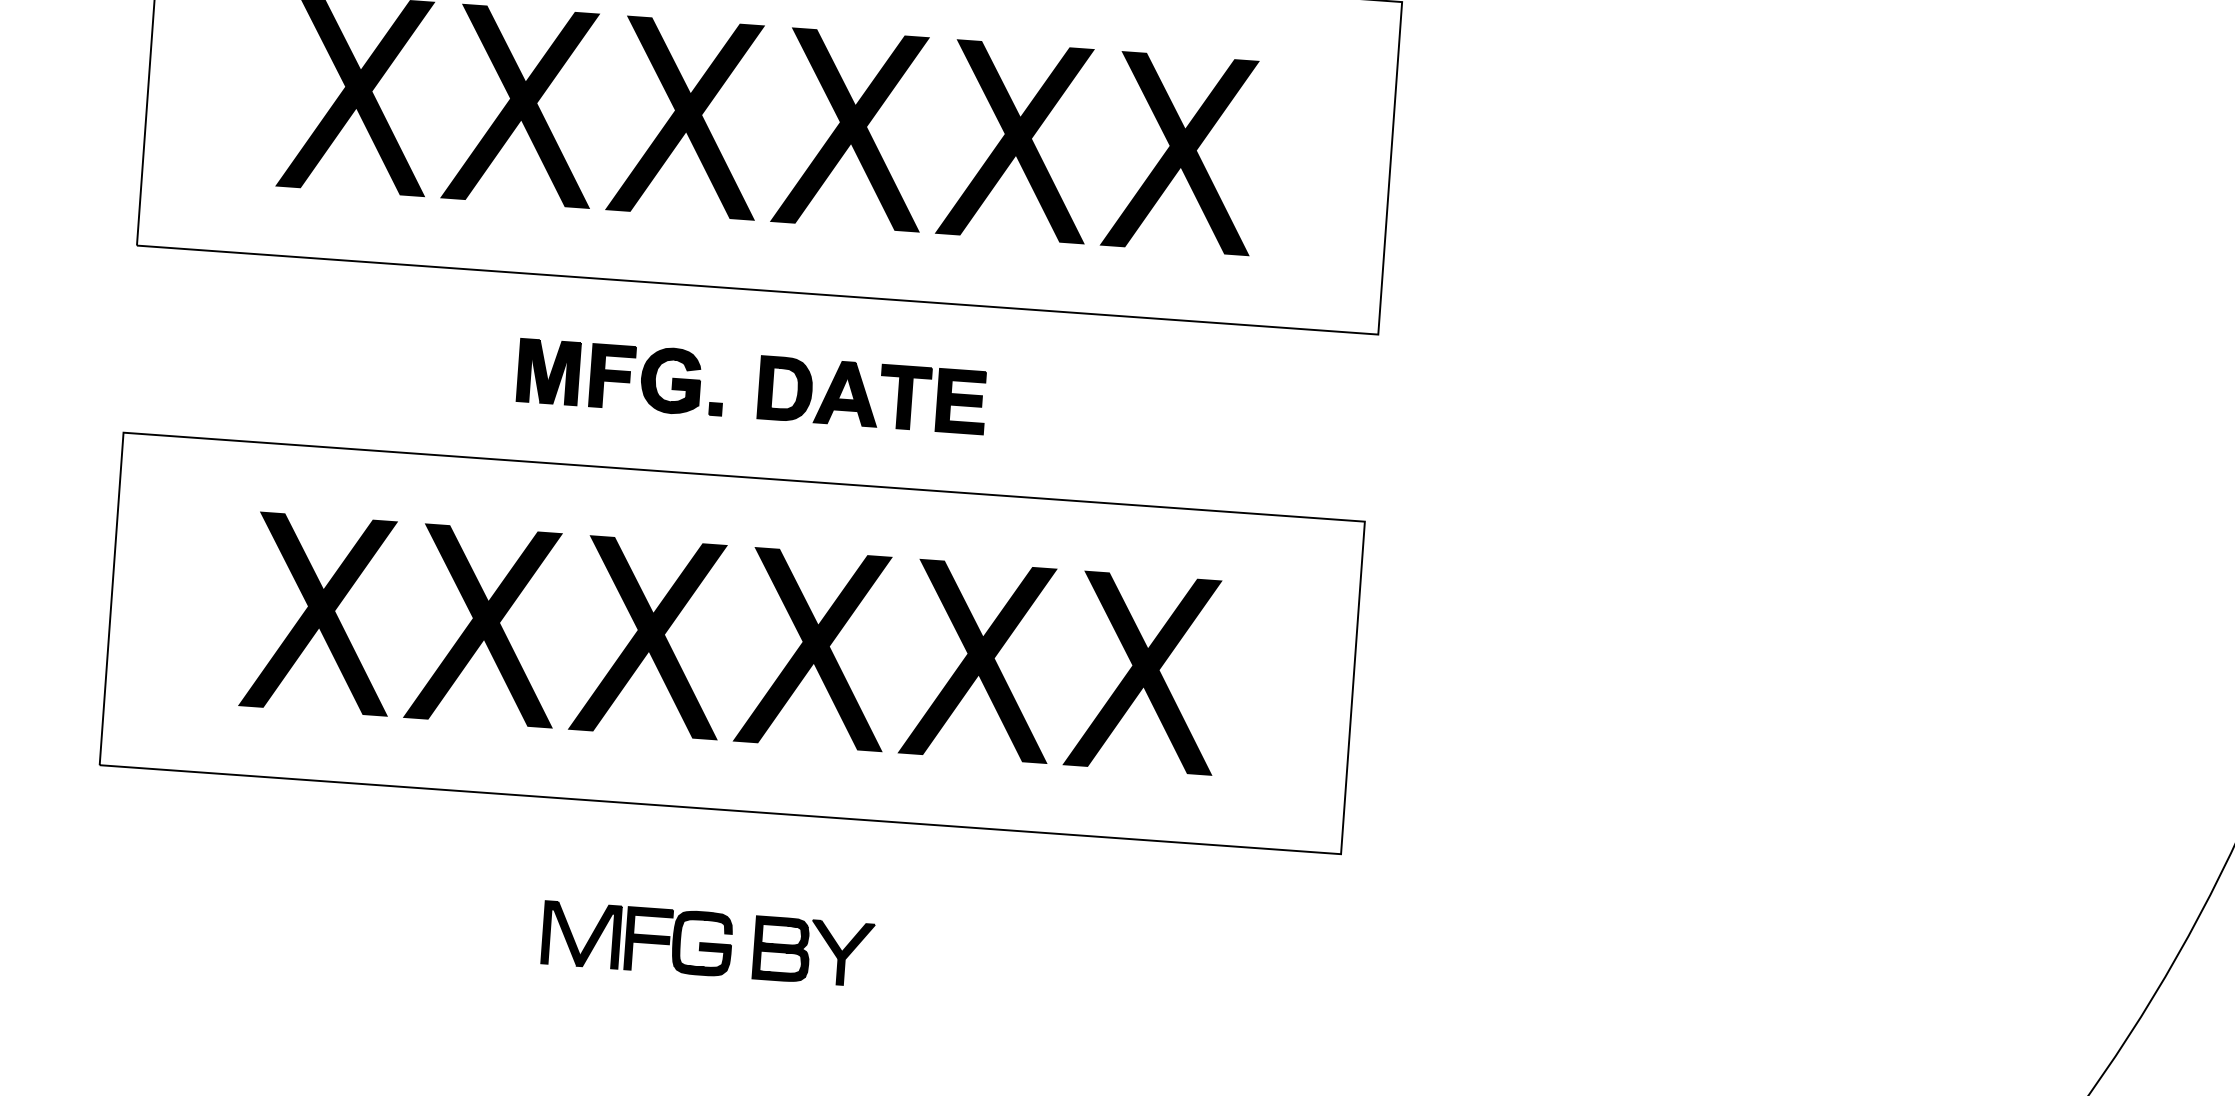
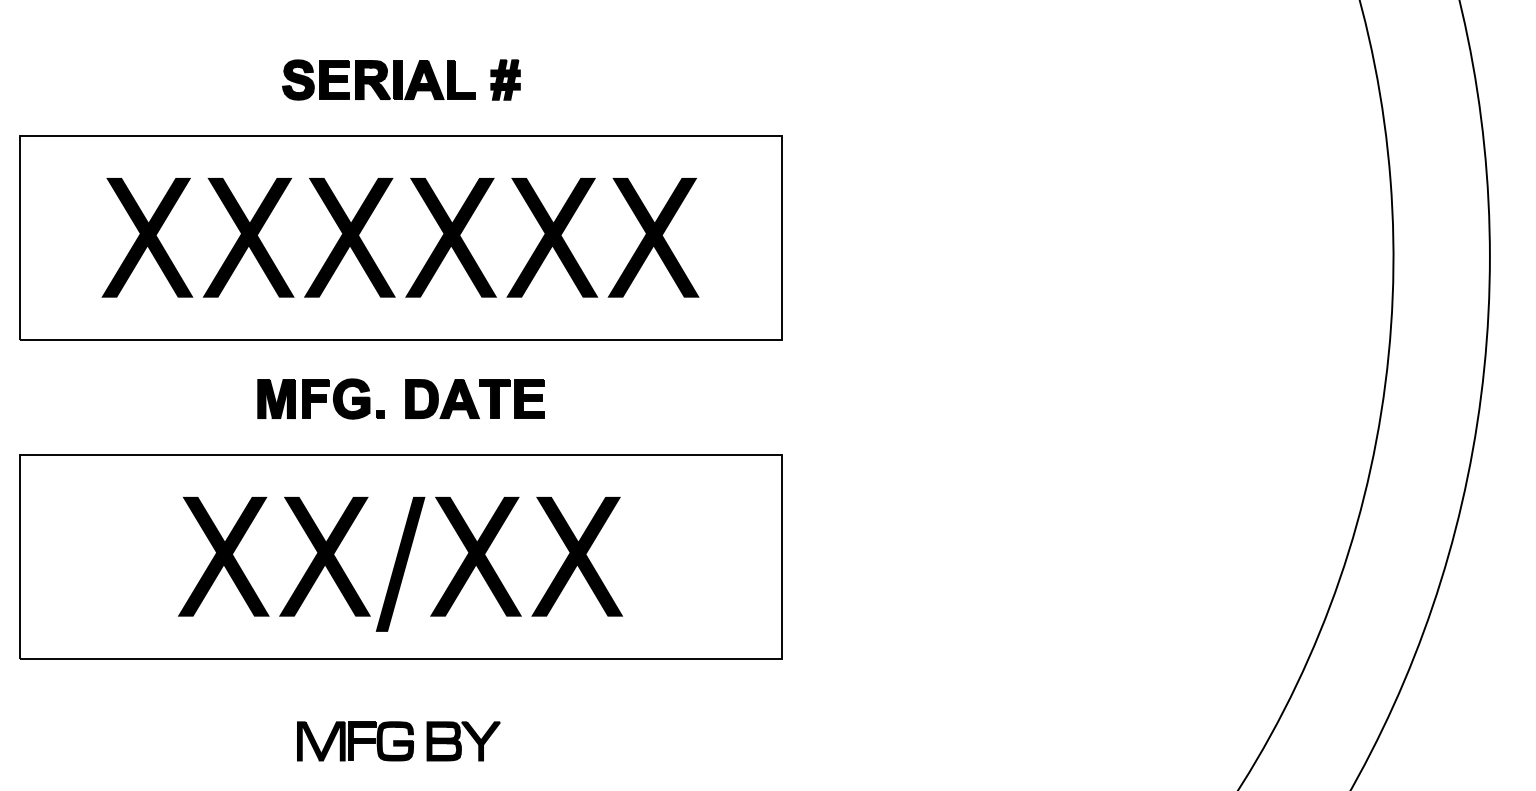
text: (731, 654) -> (400, 563), XXXXXX -> XX/XX

